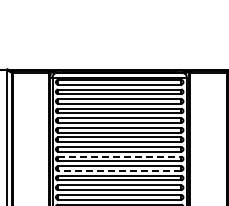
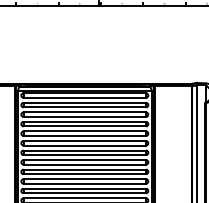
line: (120, 156) -> (85, 169), dashed -> solid
line: (119, 170) -> (84, 183), dashed -> solid

